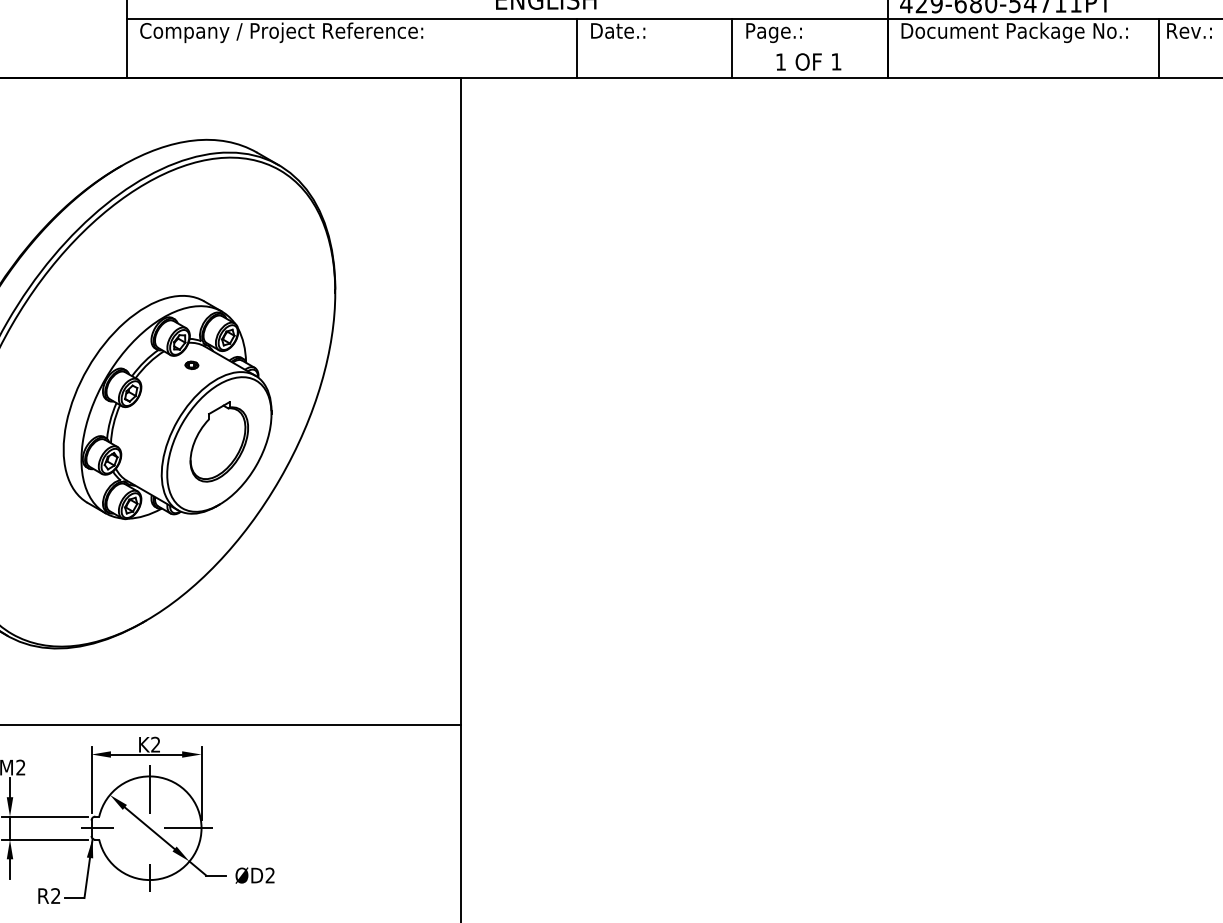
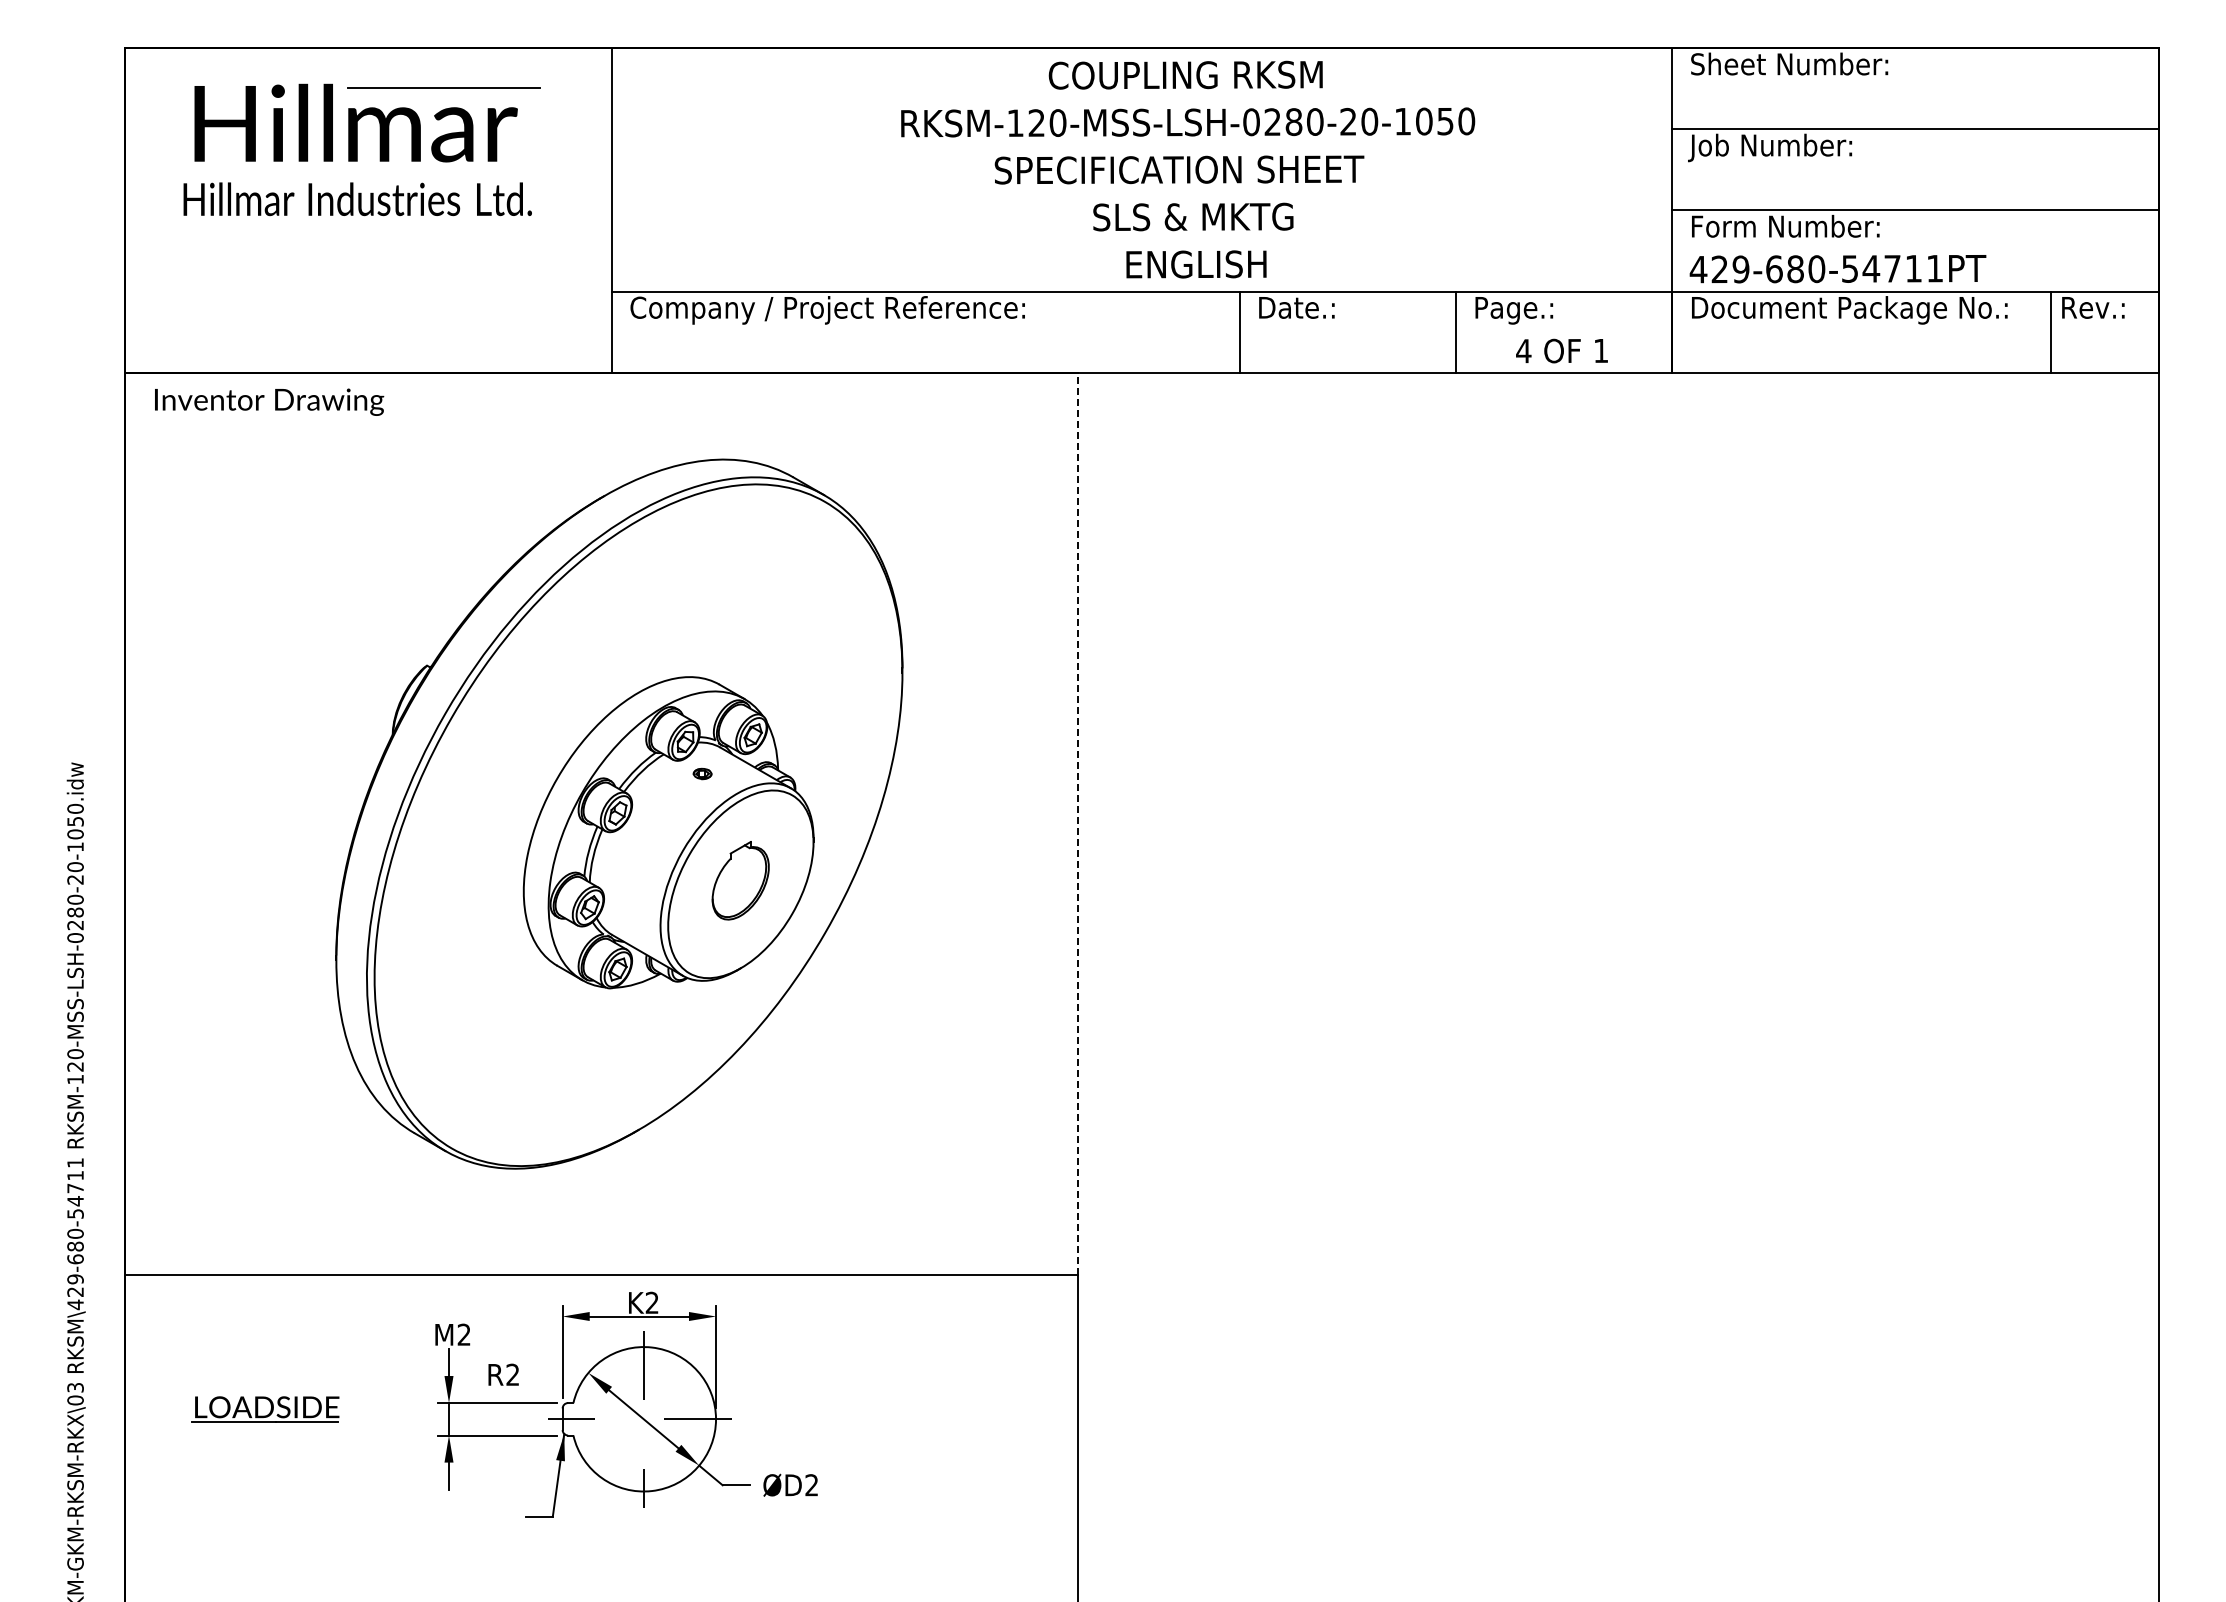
text: (780, 62) -> (1523, 351), 1 -> 4
line: (460, 400) -> (1077, 823), solid -> dashed
part: (219, 441) -> (740, 880), size x0.7
text: (49, 895) -> (503, 1374), moved

